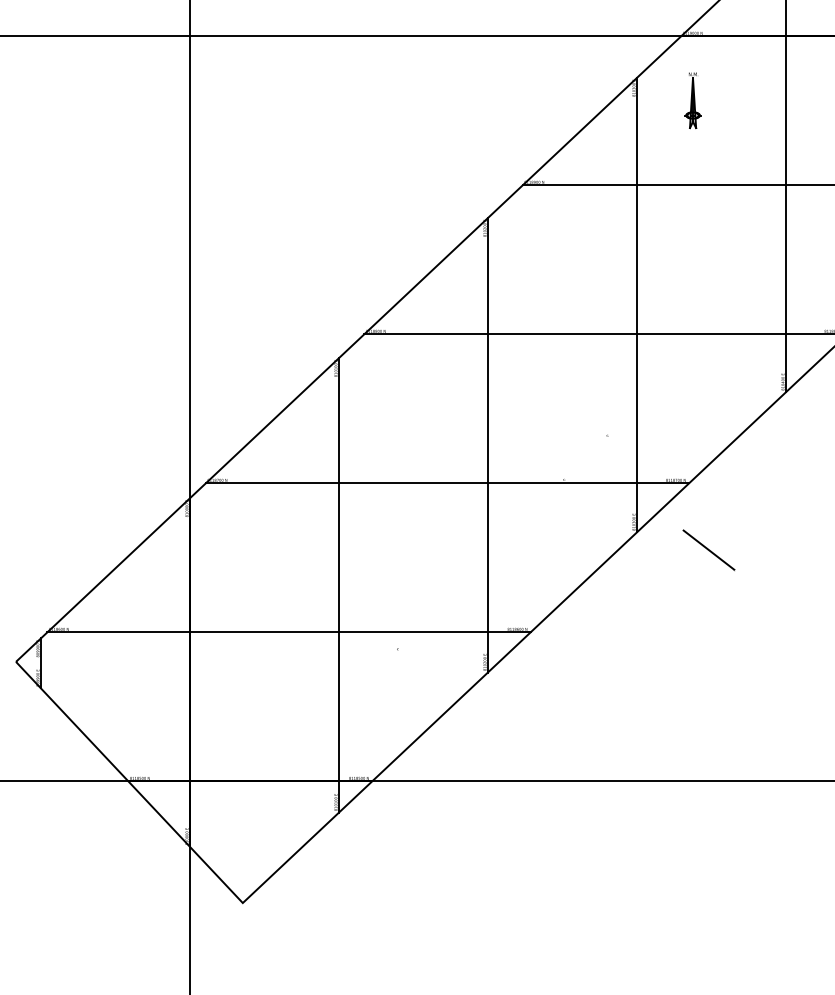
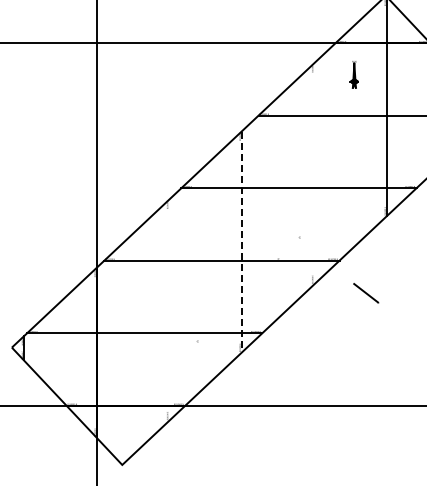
part: (691, 100) -> (353, 74), moved
line: (637, 304) -> (314, 173), removed
line: (487, 445) -> (241, 242), solid -> dashed
line: (709, 550) -> (366, 293), moved
line: (339, 583) -> (169, 309), removed

